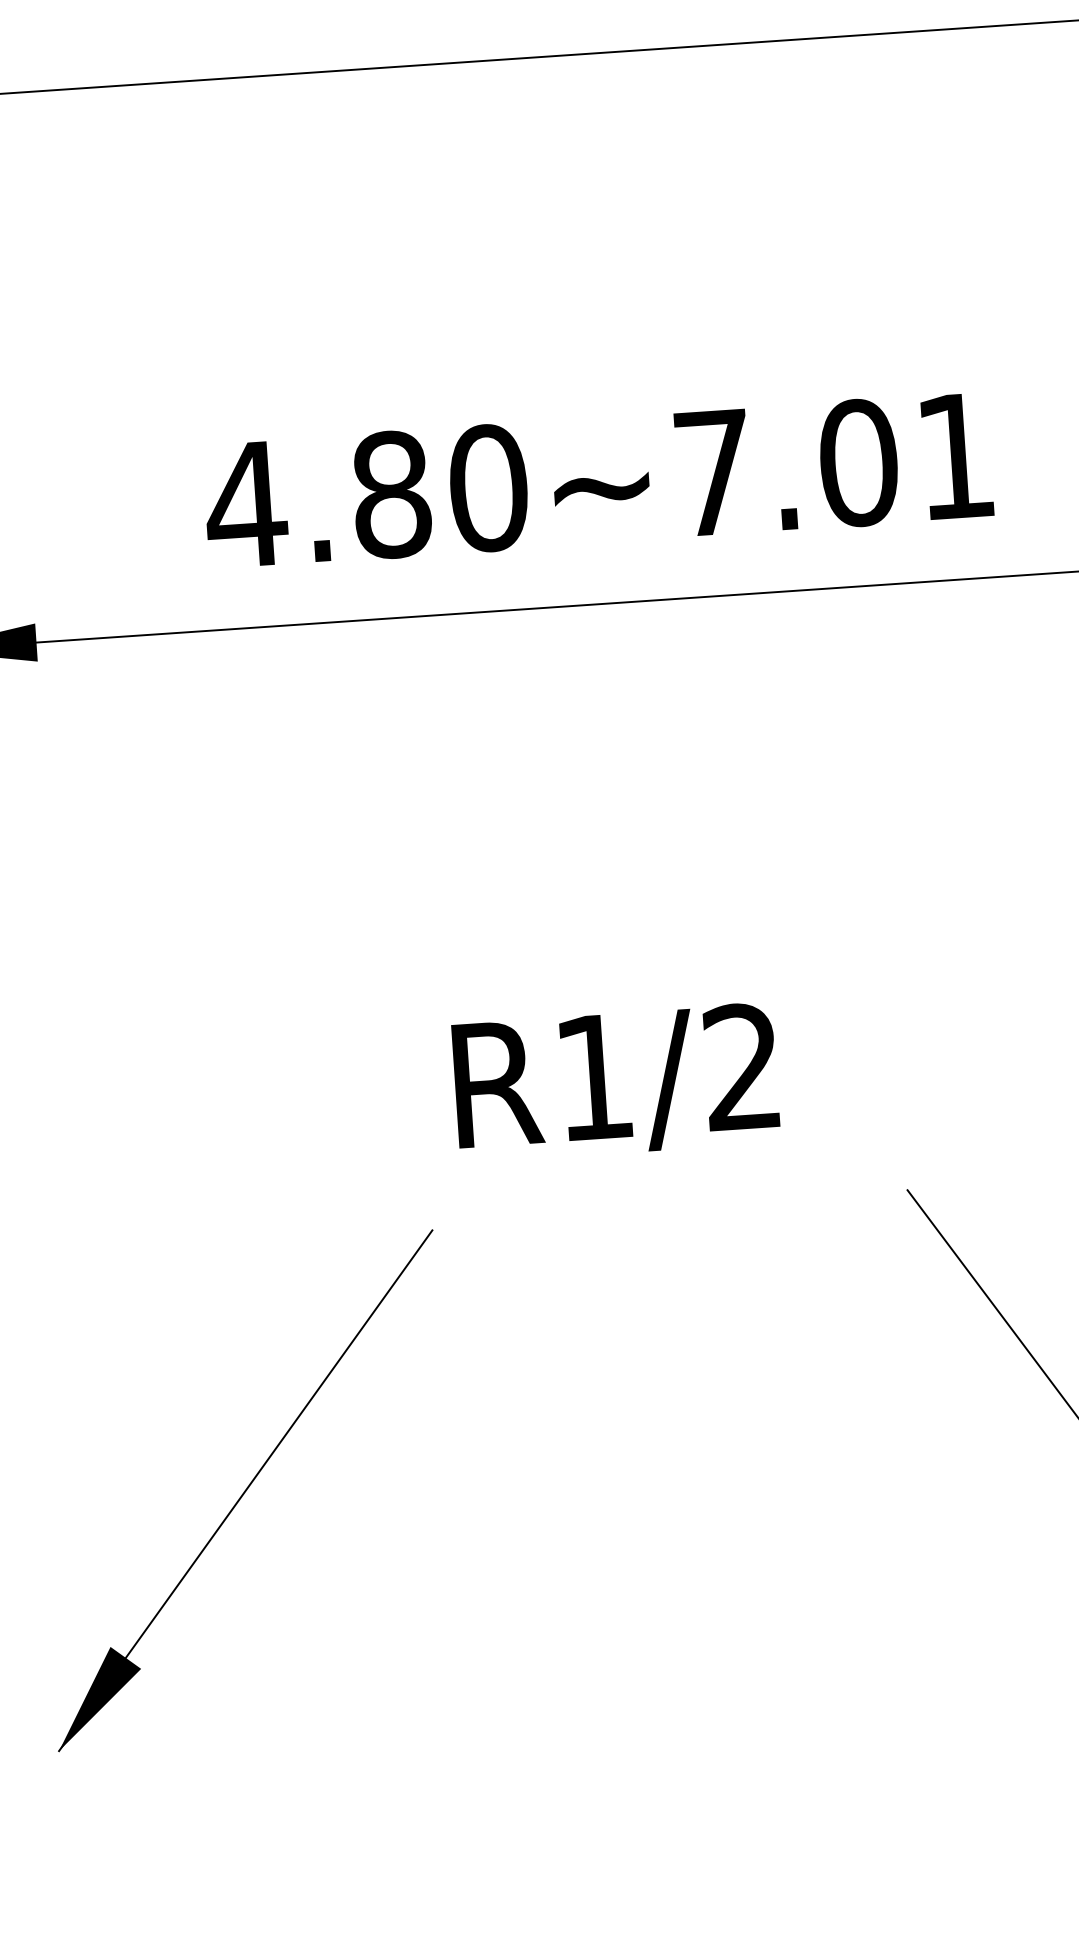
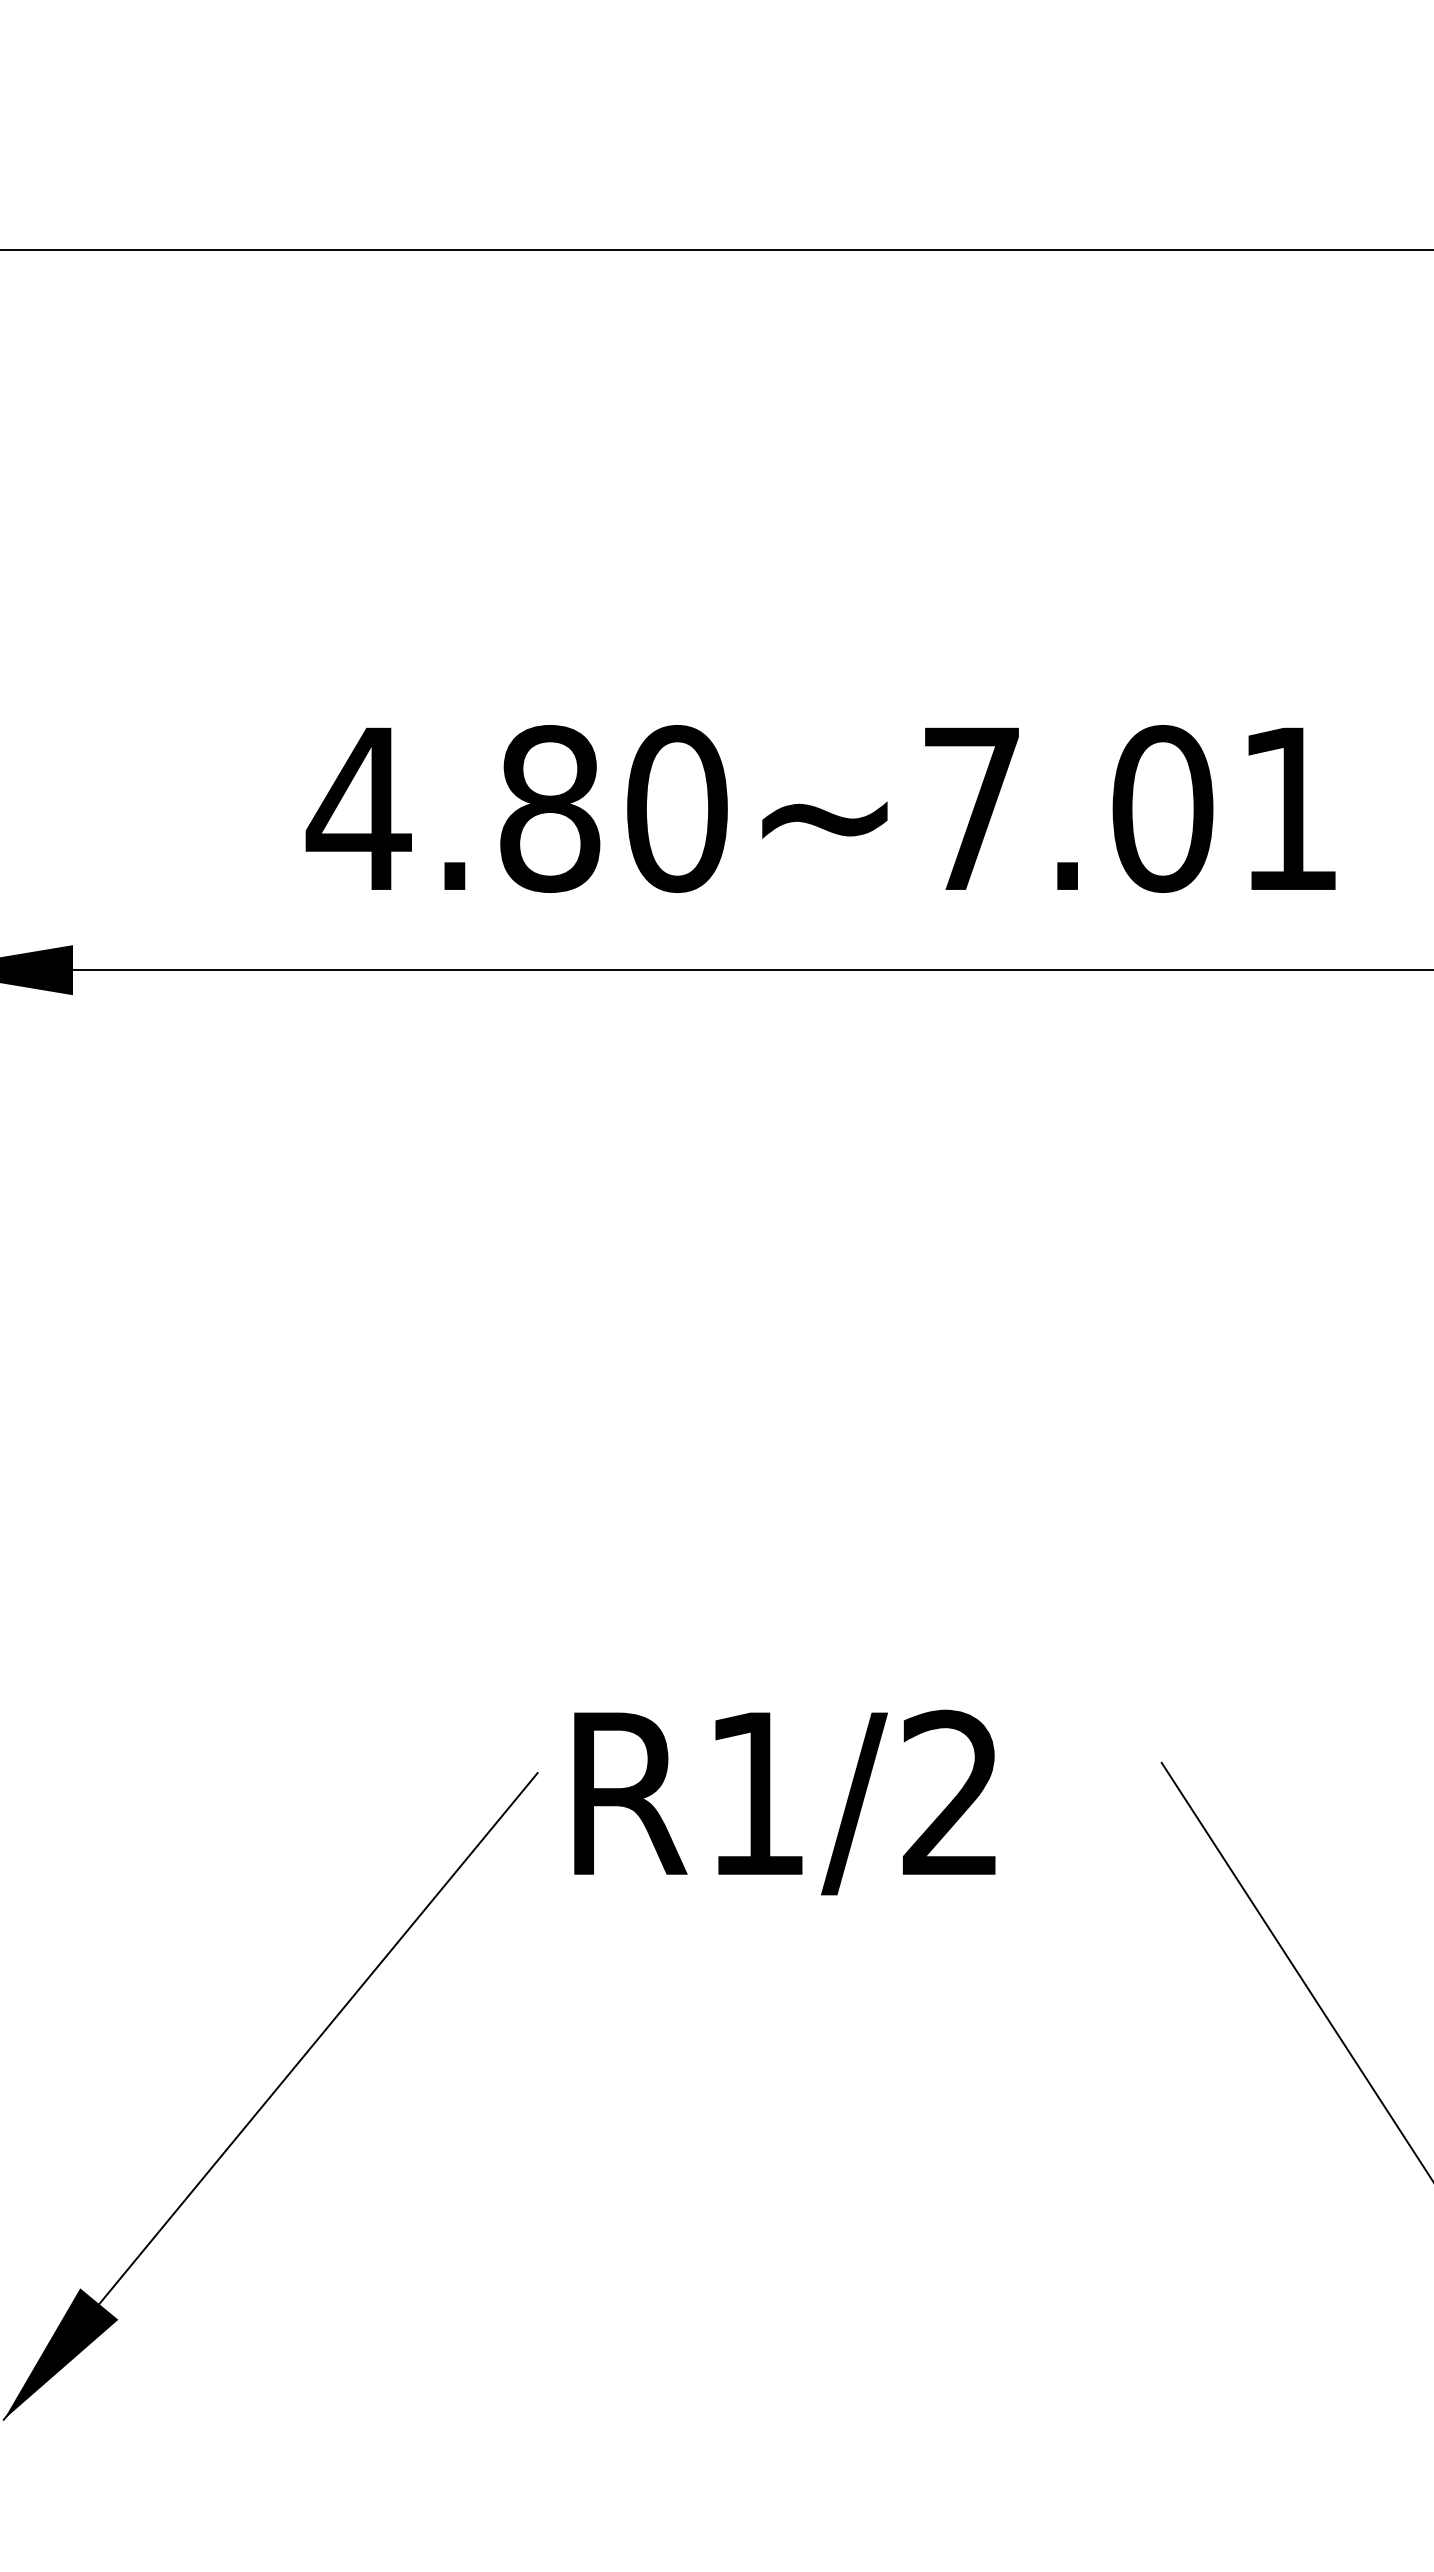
text: (615, 1082) -> (784, 1802), moved

